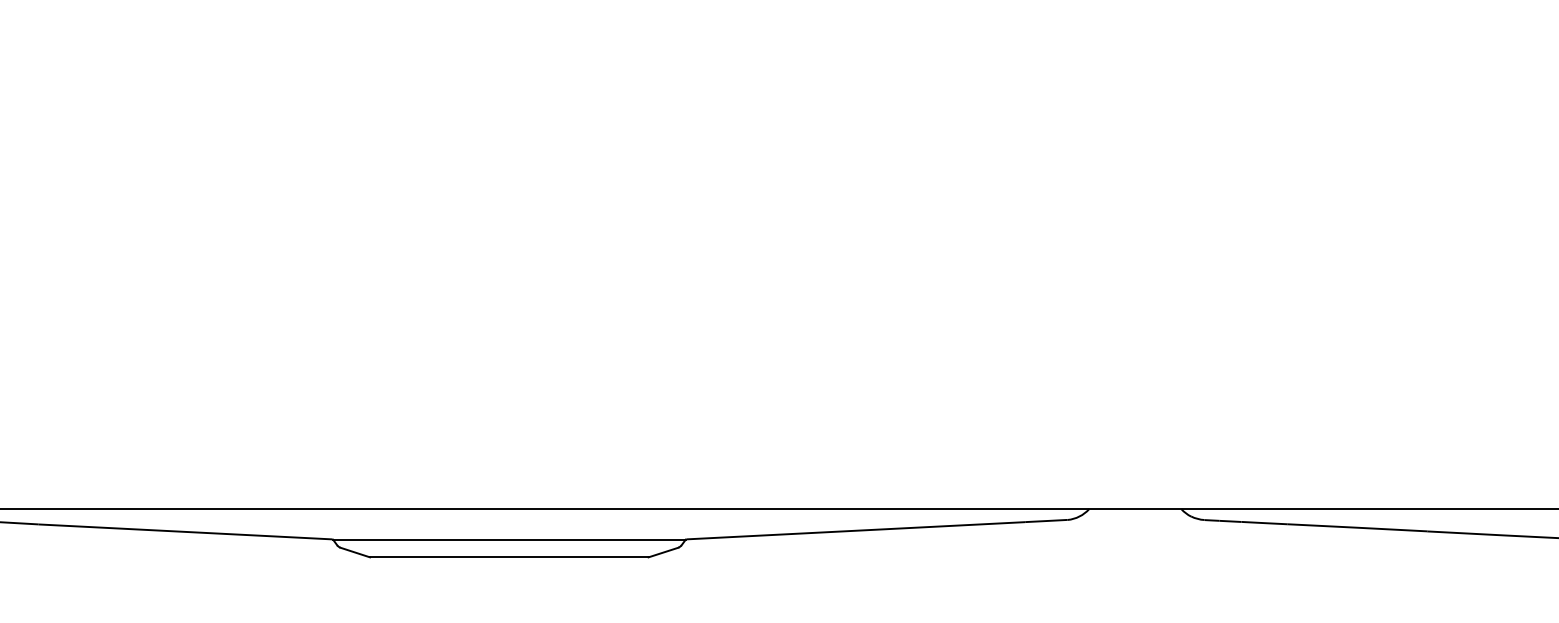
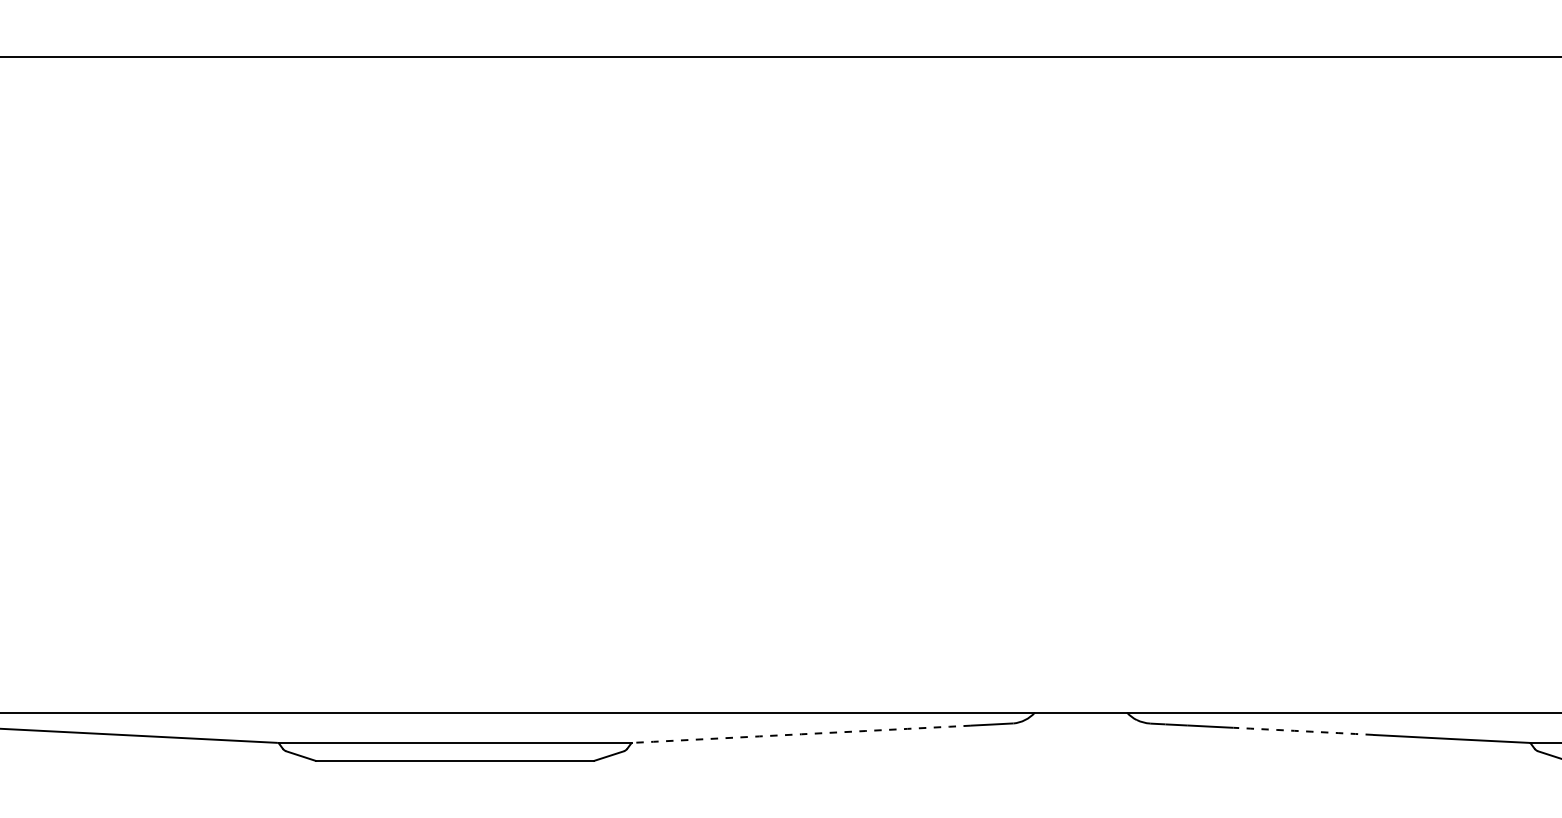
arc: (1357, 527) -> (1303, 731), solid -> dashed
arc: (855, 530) -> (801, 734), solid -> dashed

